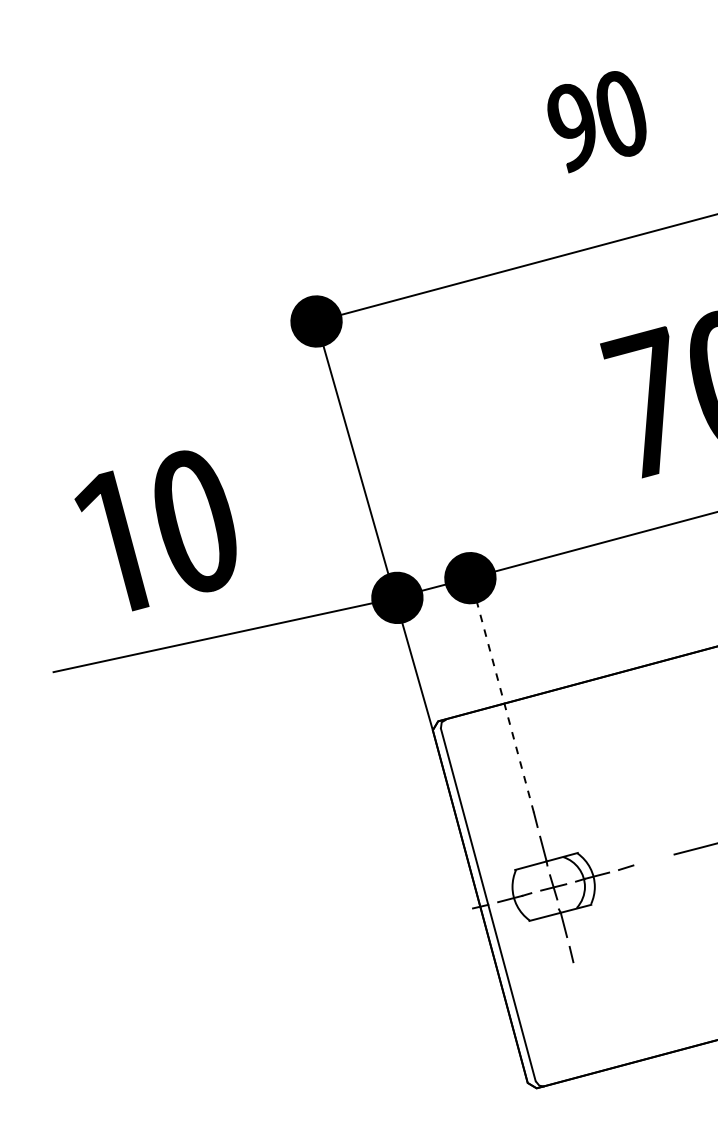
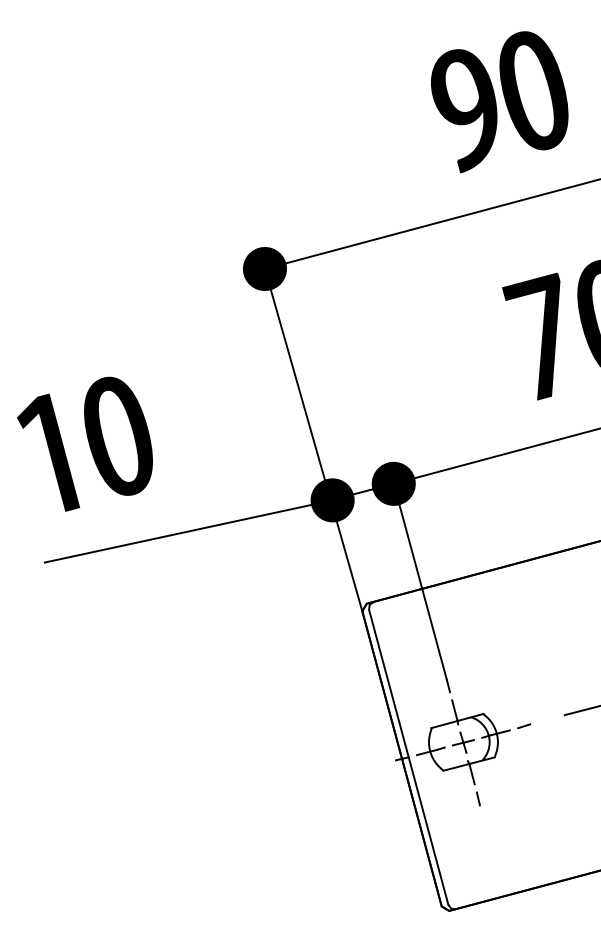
part: (596, 121) -> (499, 101), size x1.67
part: (155, 530) -> (84, 443), moved
line: (502, 695) -> (420, 582), dashed -> solid

